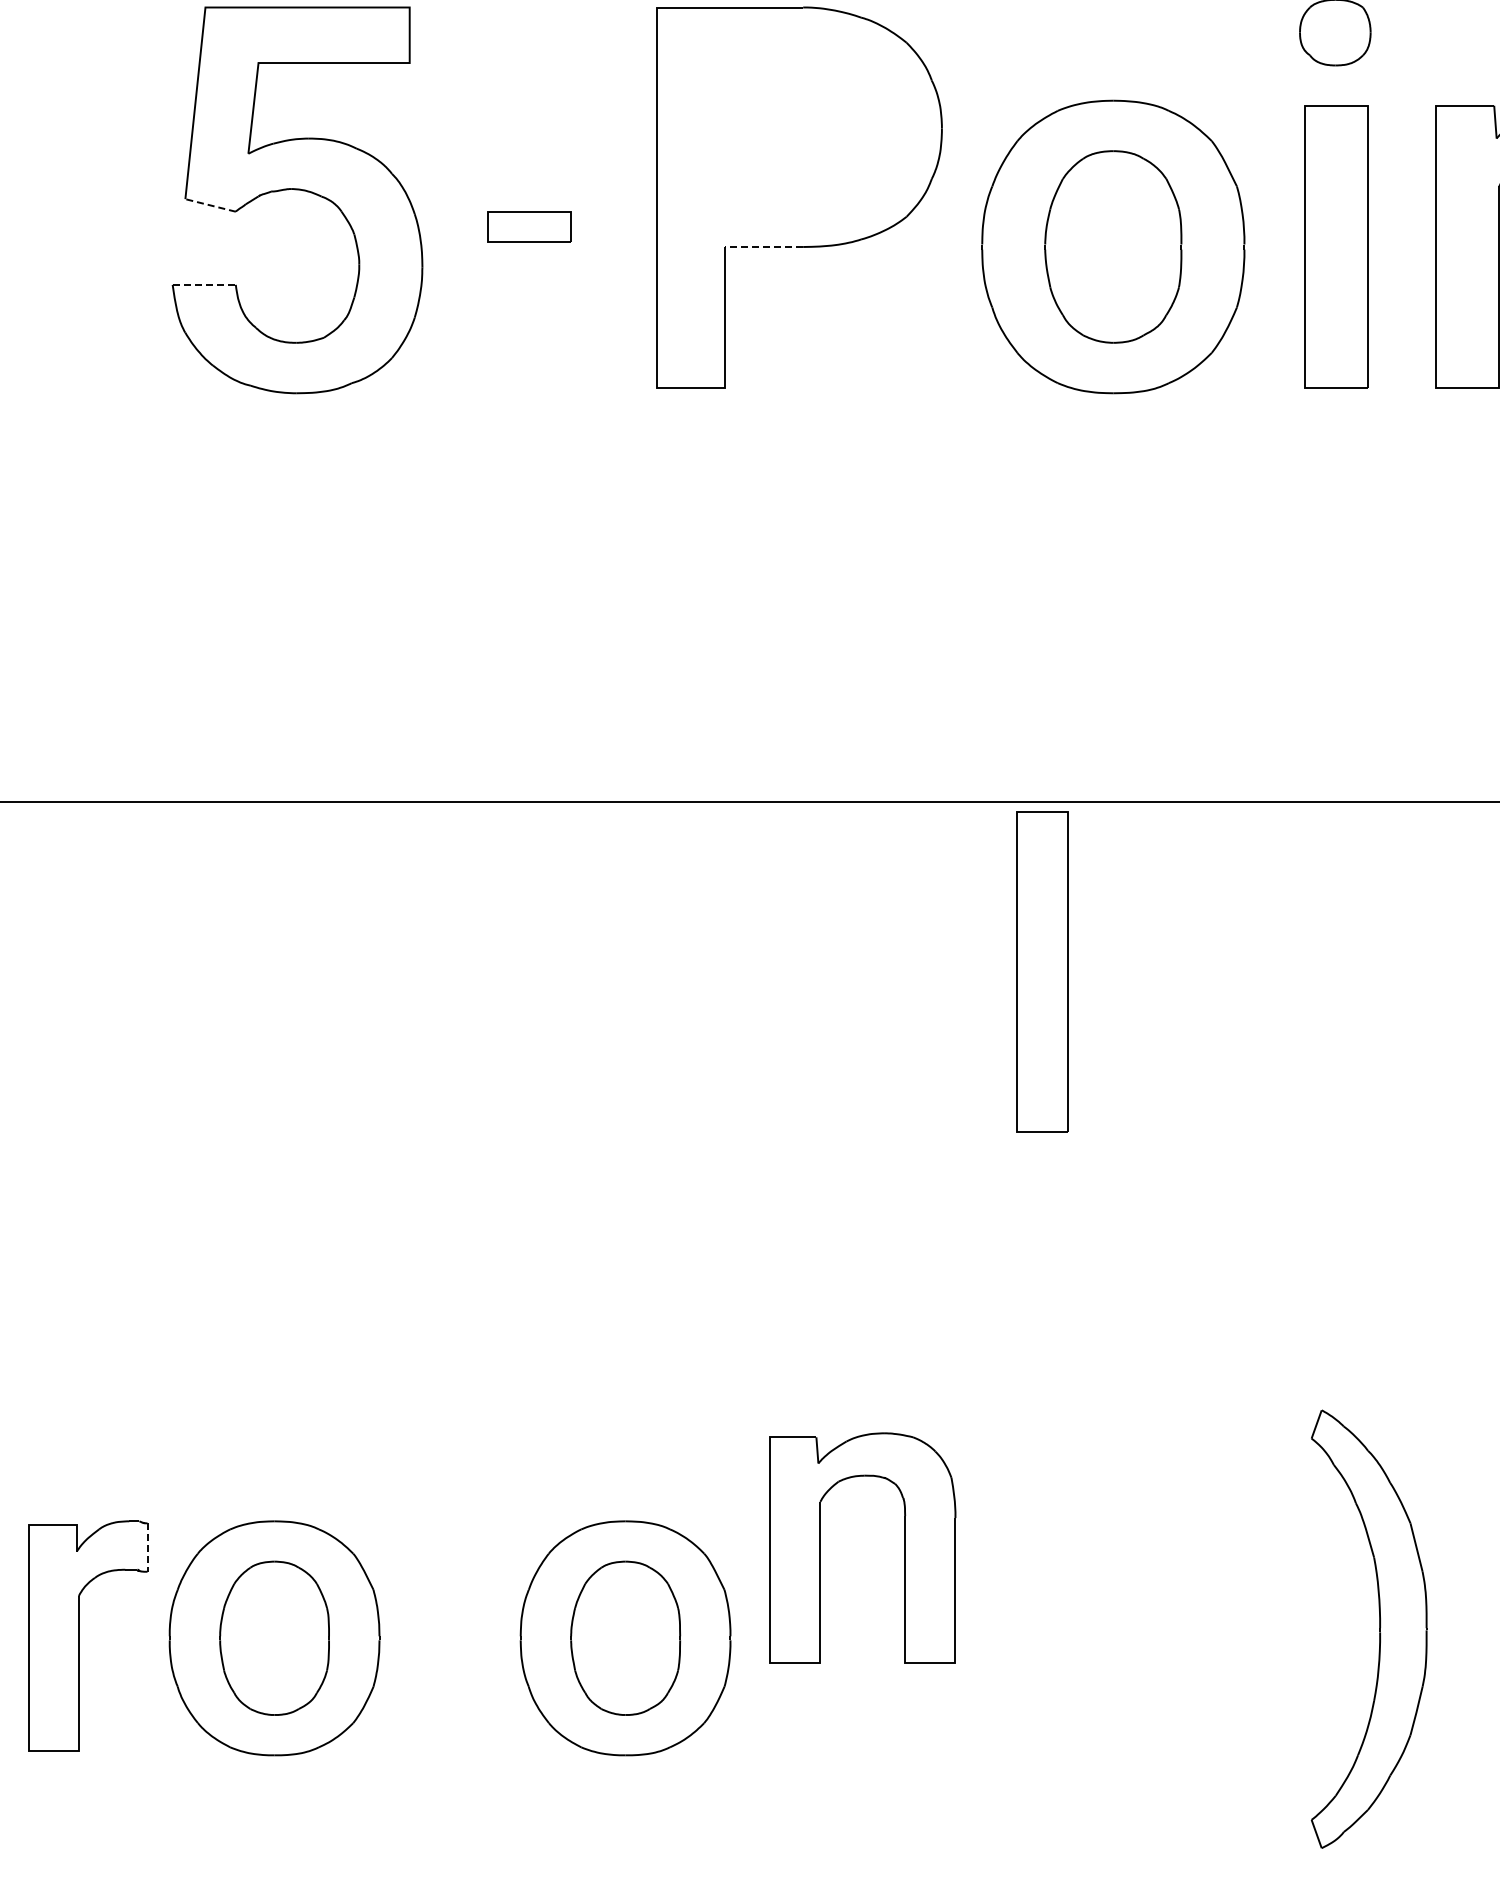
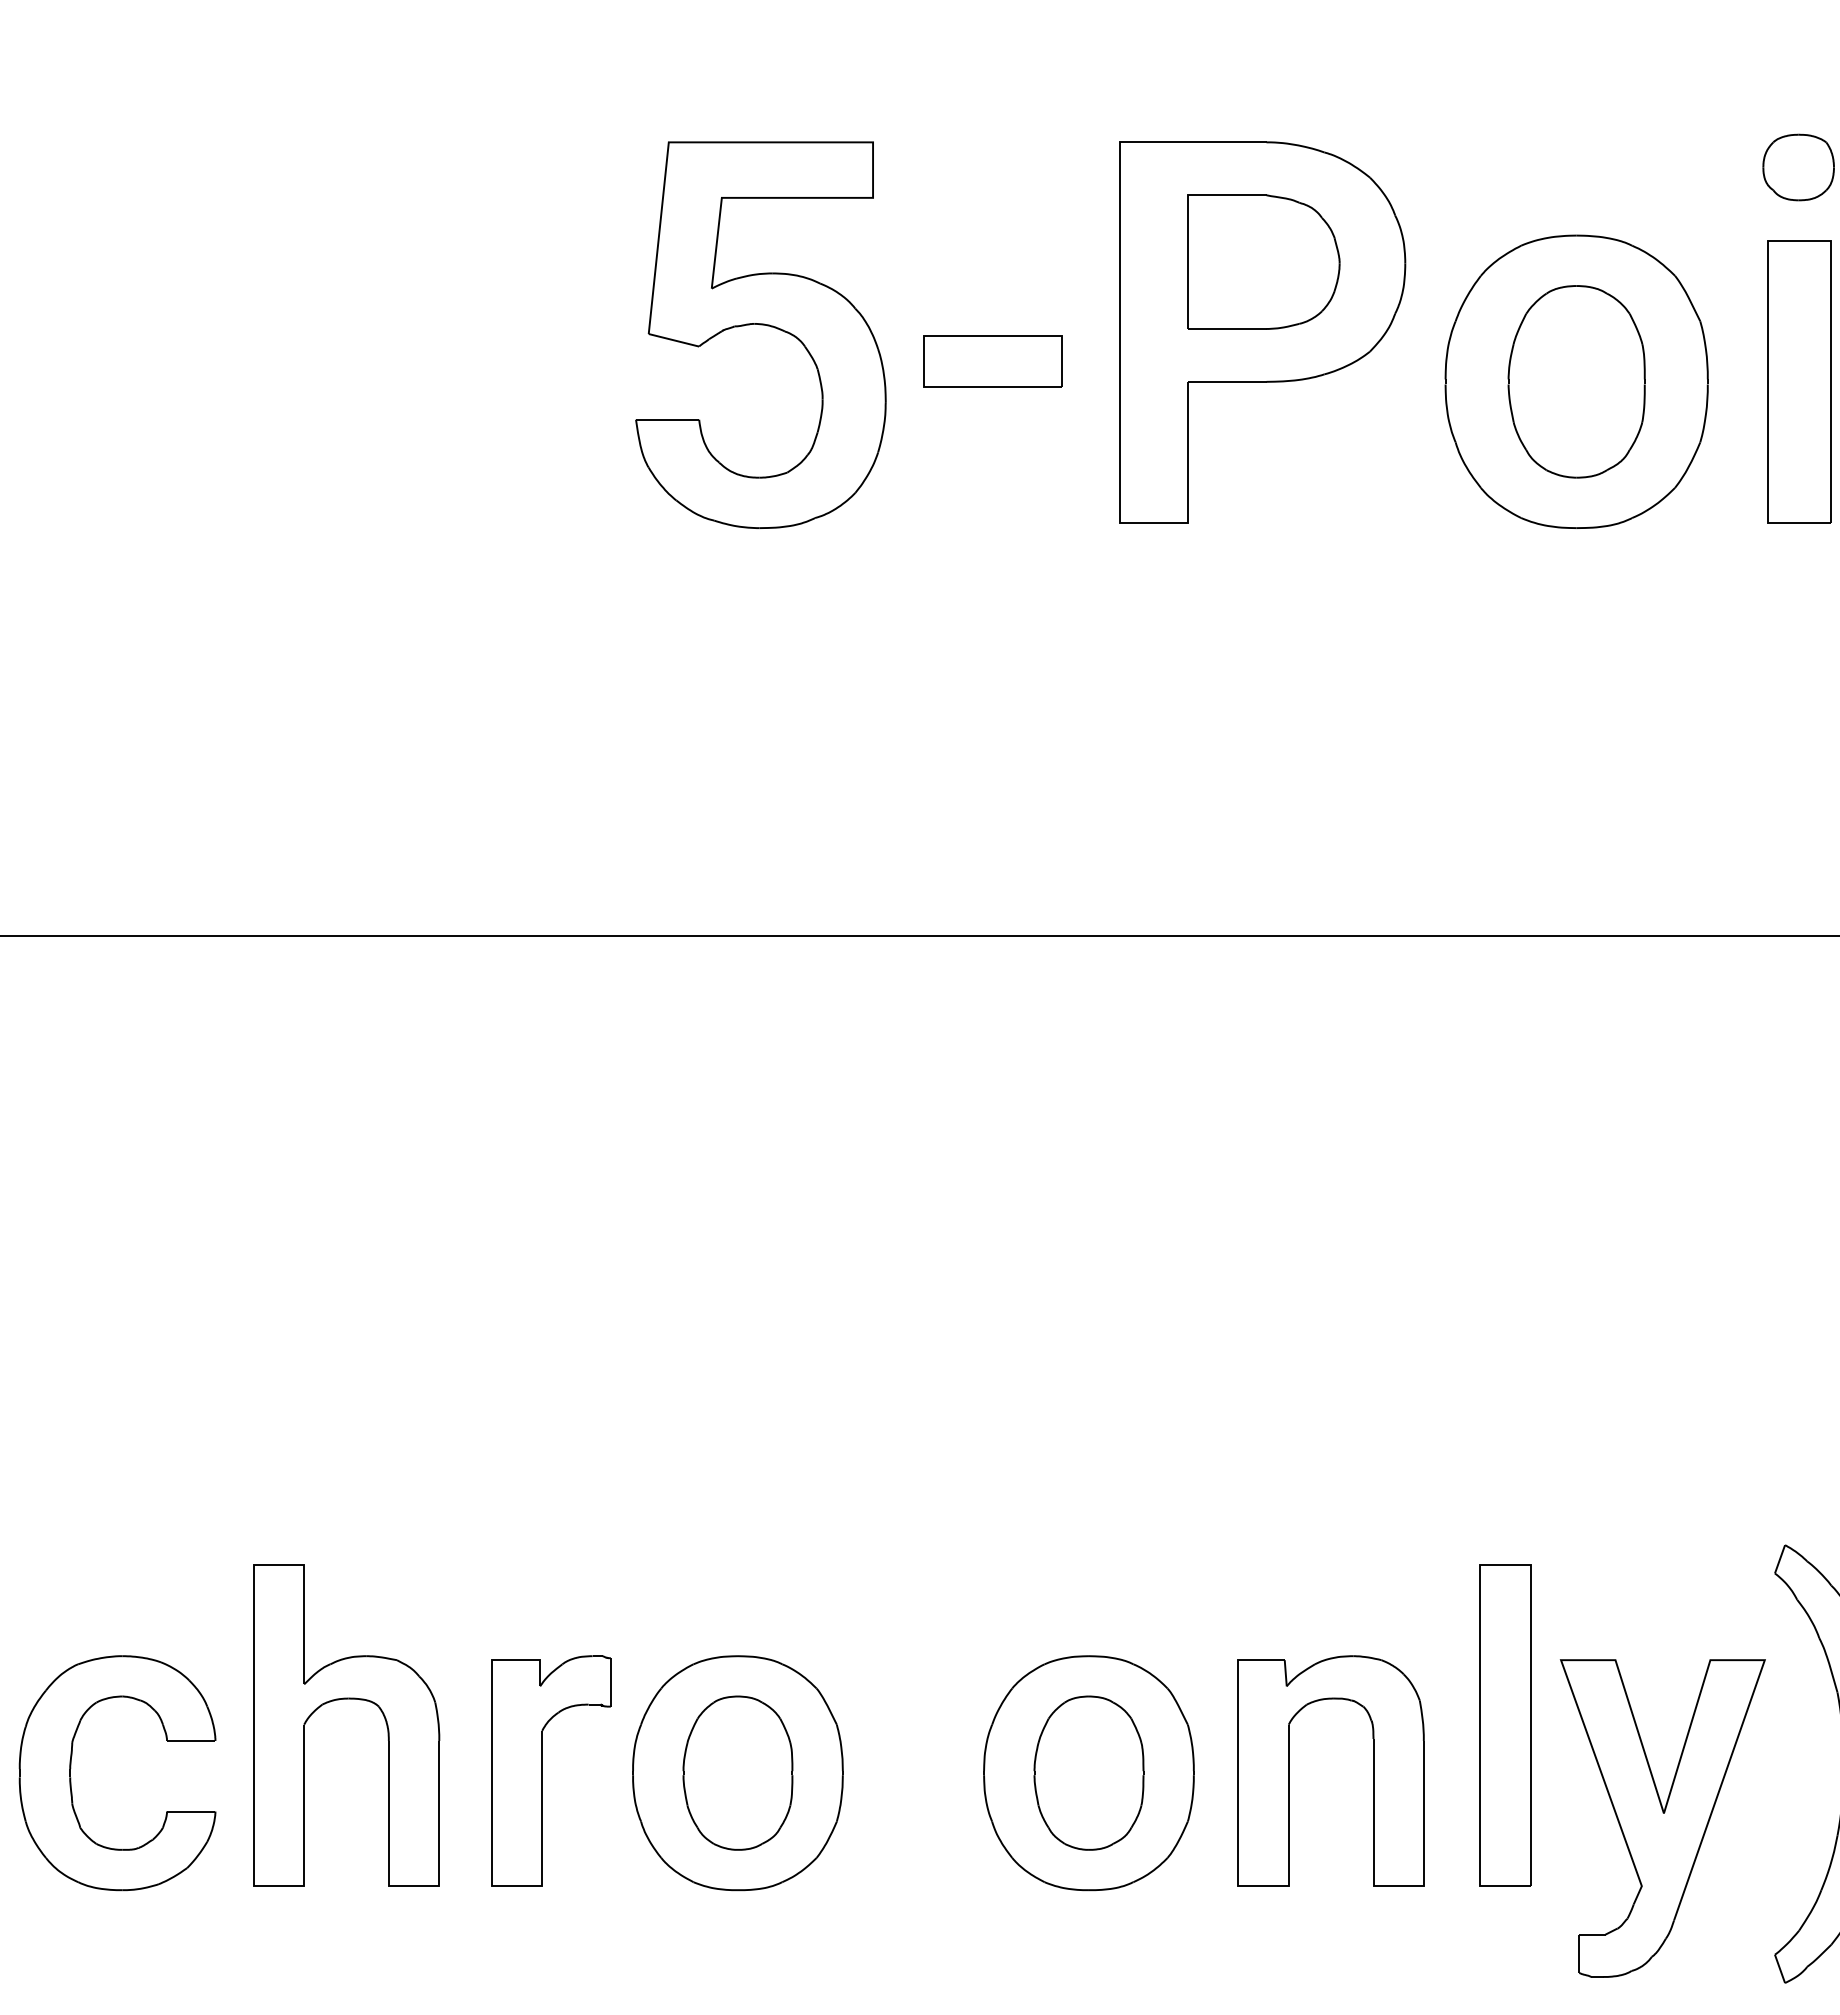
part: (800, 126) -> (1263, 261), added
line: (210, 205) -> (673, 340), dashed -> solid
part: (529, 226) -> (992, 361), size x1.67
line: (763, 246) -> (1226, 381), dashed -> solid
line: (204, 284) -> (667, 419), dashed -> solid
part: (1042, 971) -> (1505, 1725), moved
line: (147, 1547) -> (610, 1682), dashed -> solid
part: (821, 1547) -> (1289, 1770), moved
part: (1199, 1683) -> (1662, 1818), added

